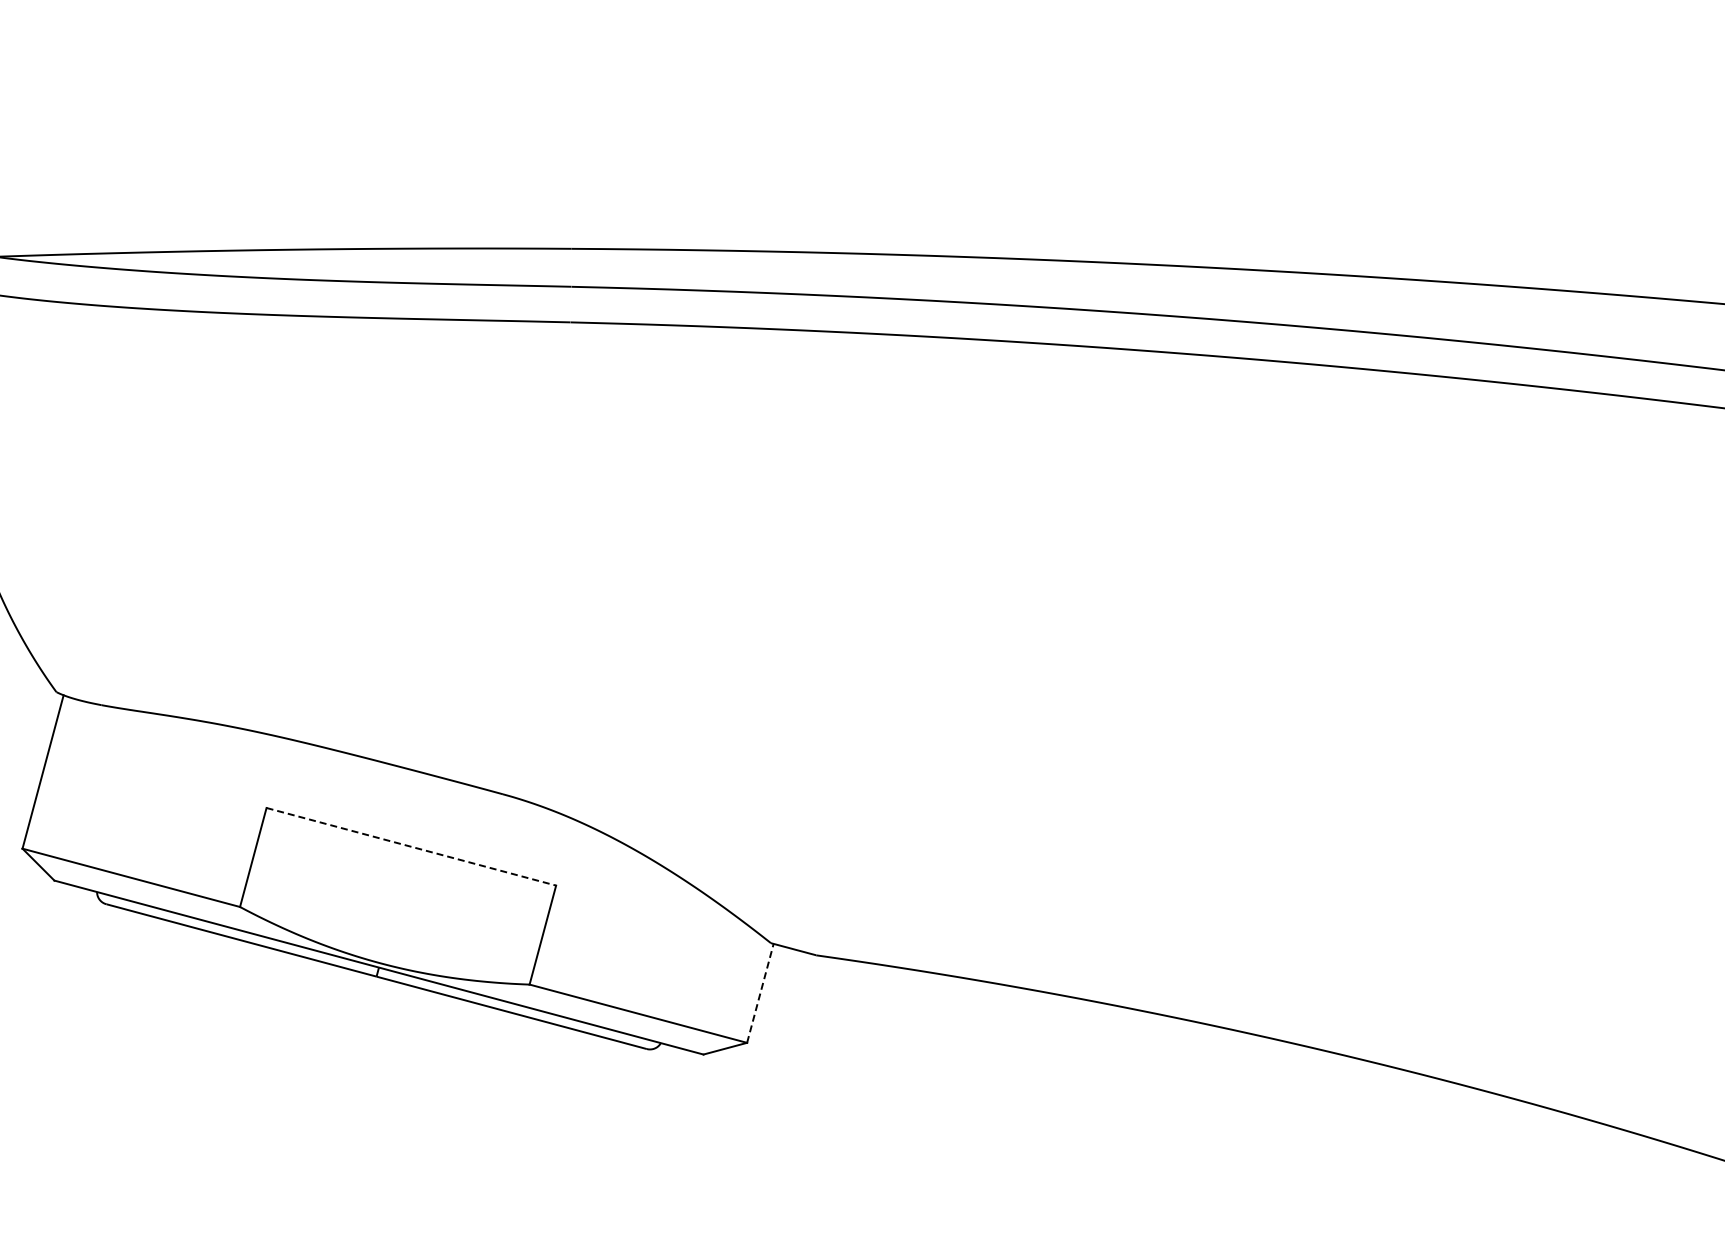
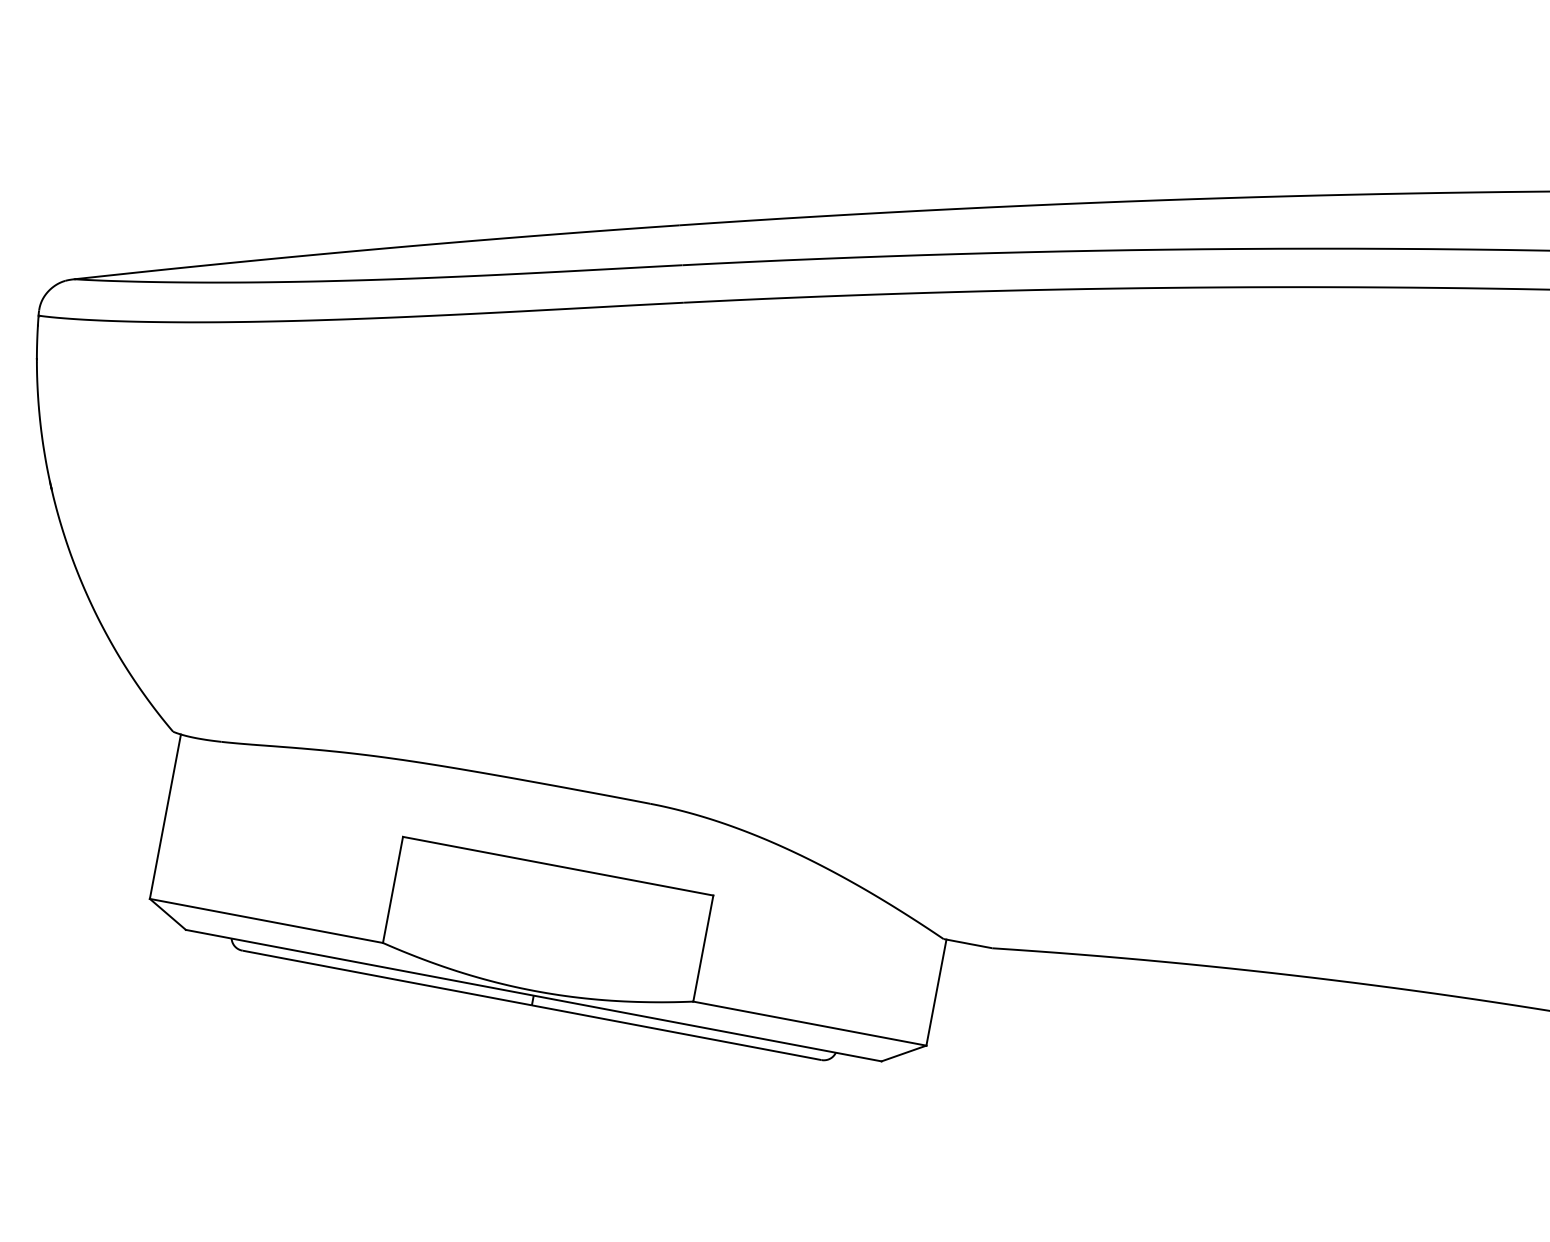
line: (411, 846) -> (558, 865), dashed -> solid
line: (760, 992) -> (936, 991), dashed -> solid

